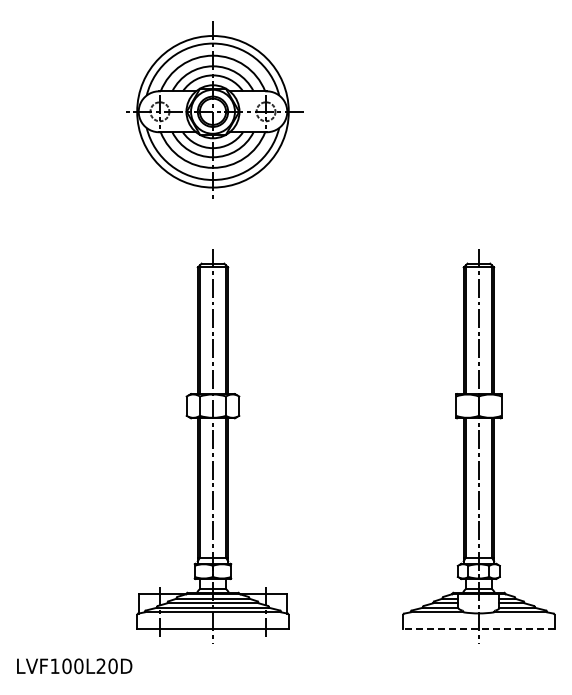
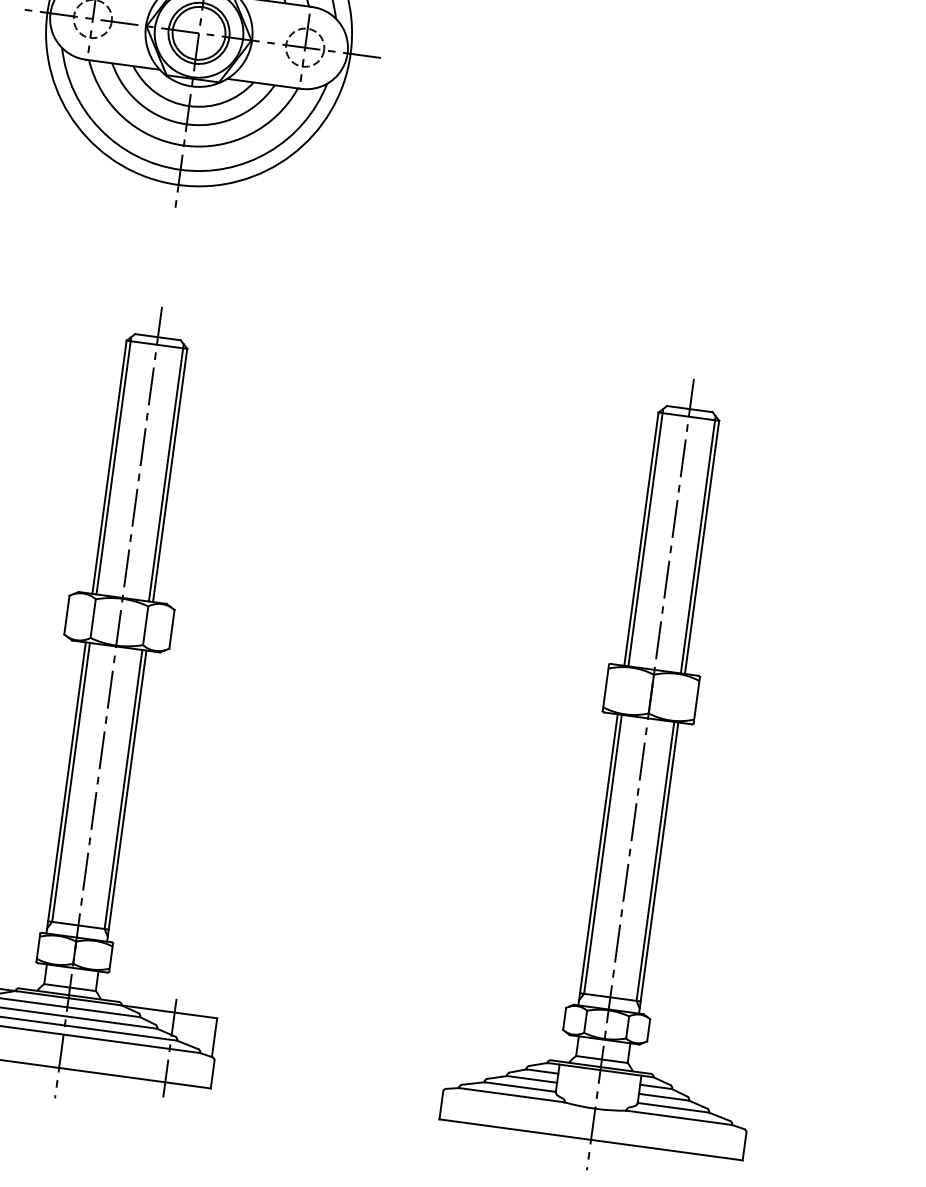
line: (478, 629) -> (590, 1140), dashed -> solid

